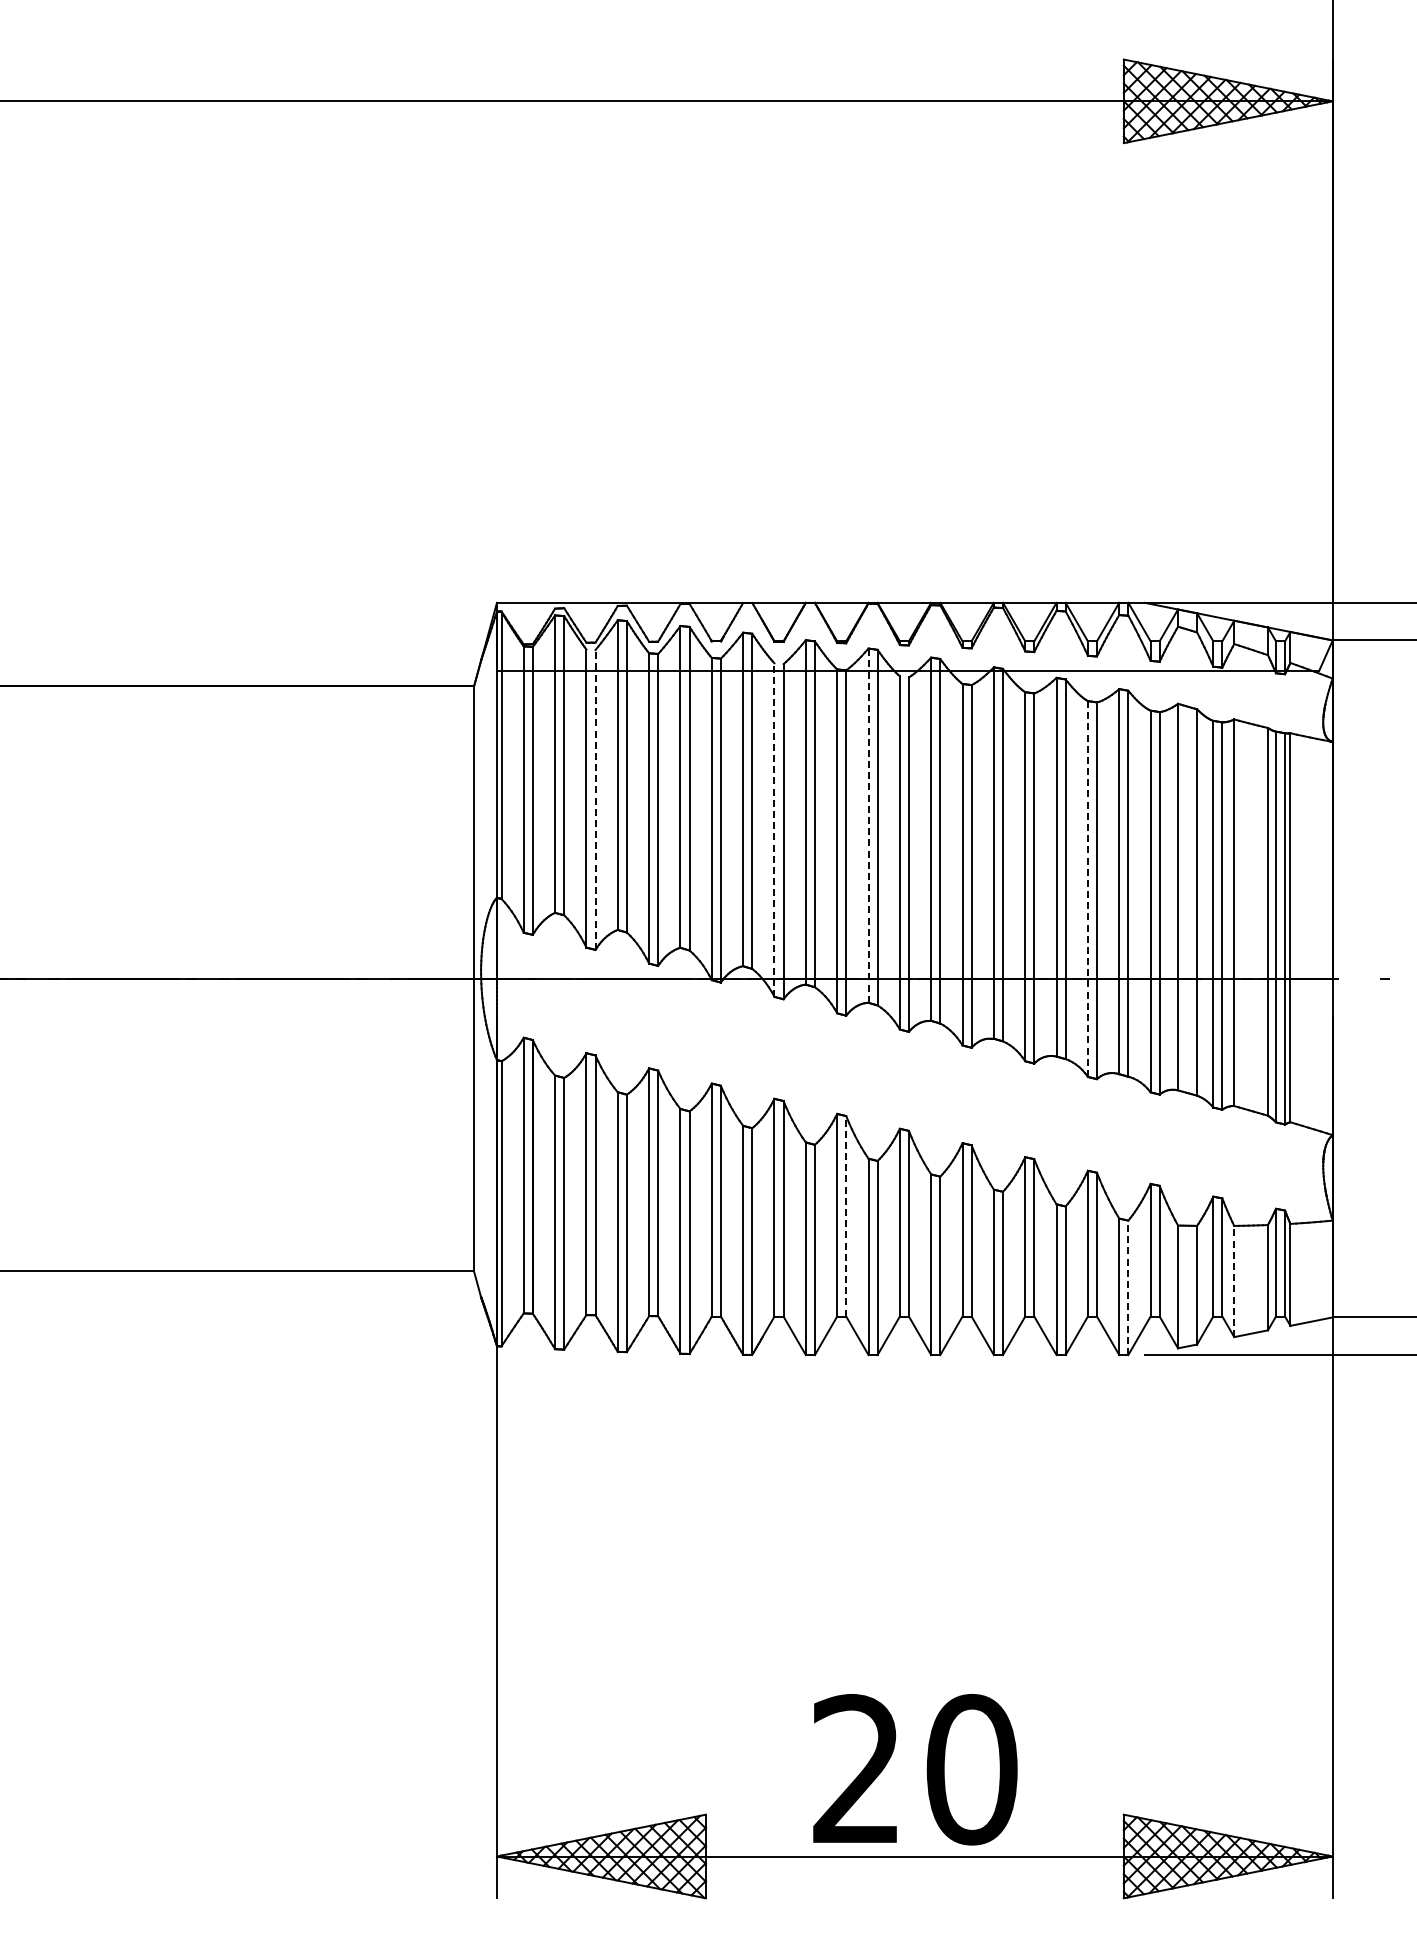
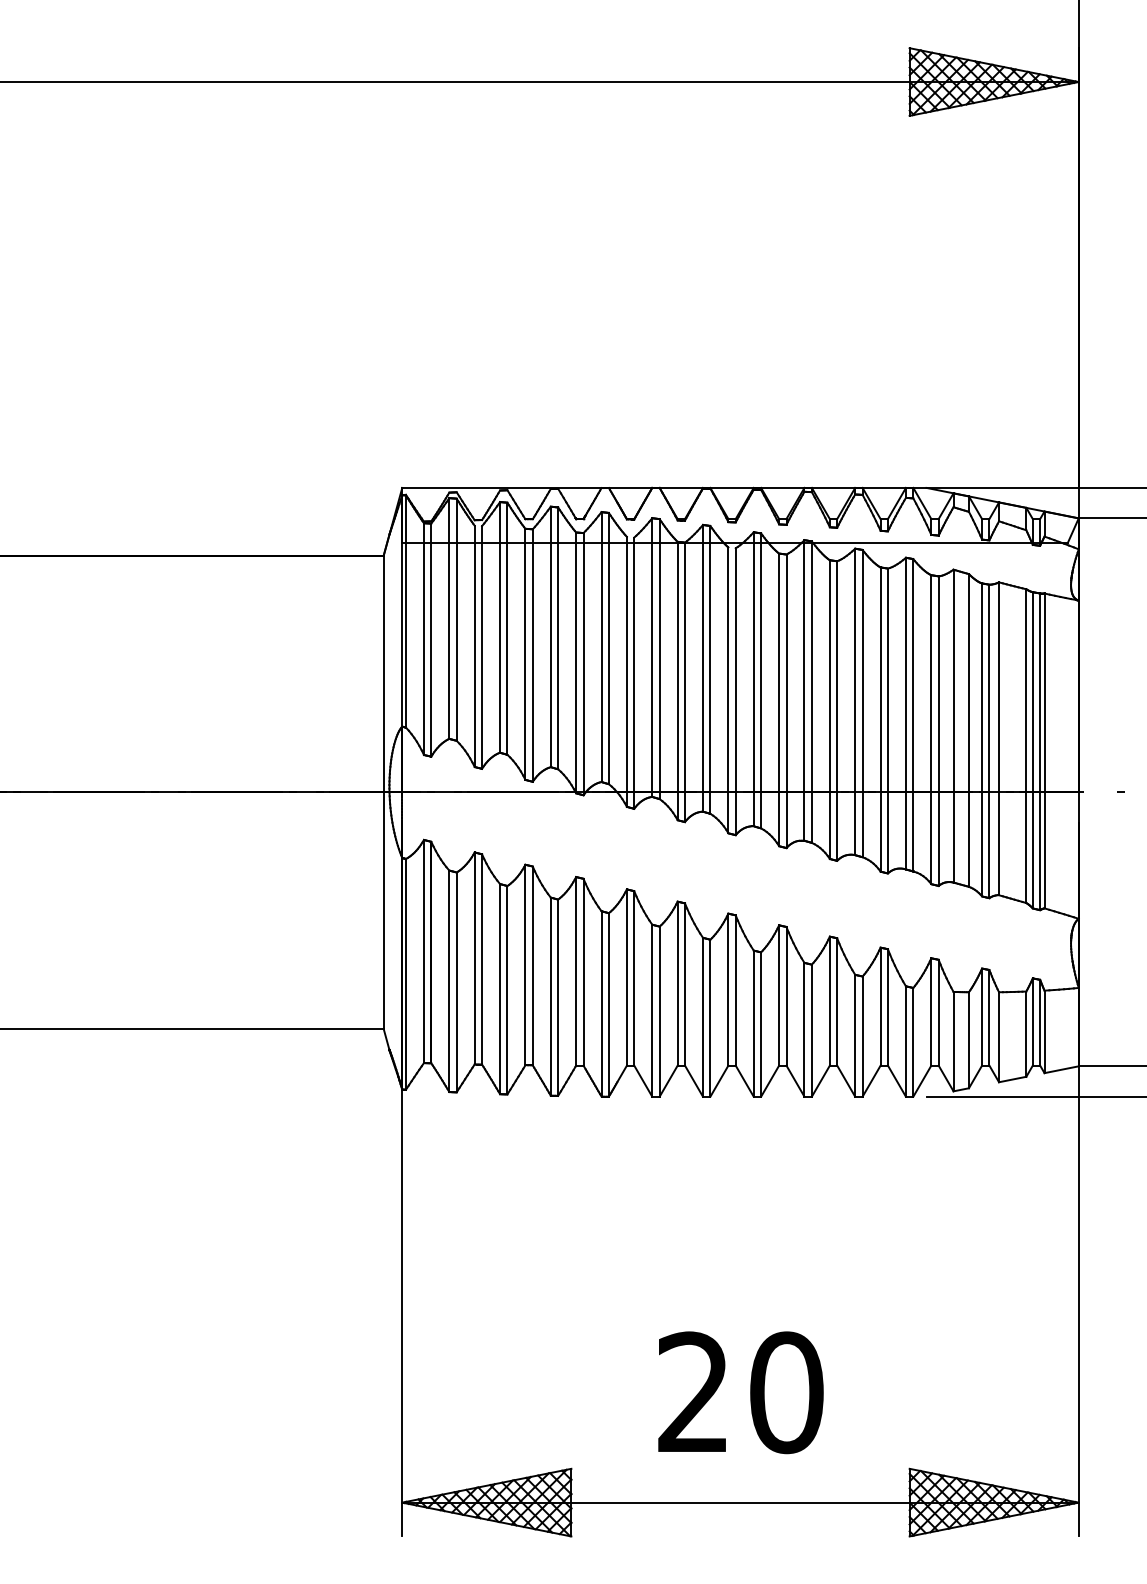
line: (595, 799) -> (482, 647), dashed -> solid
line: (868, 825) -> (703, 668), dashed -> solid
line: (774, 830) -> (626, 672), dashed -> solid
line: (1087, 889) -> (880, 719), dashed -> solid
line: (846, 1215) -> (685, 983), dashed -> solid
line: (1234, 1281) -> (999, 1037), dashed -> solid
line: (1128, 1287) -> (913, 1042), dashed -> solid
text: (915, 1769) -> (741, 1392), moved

